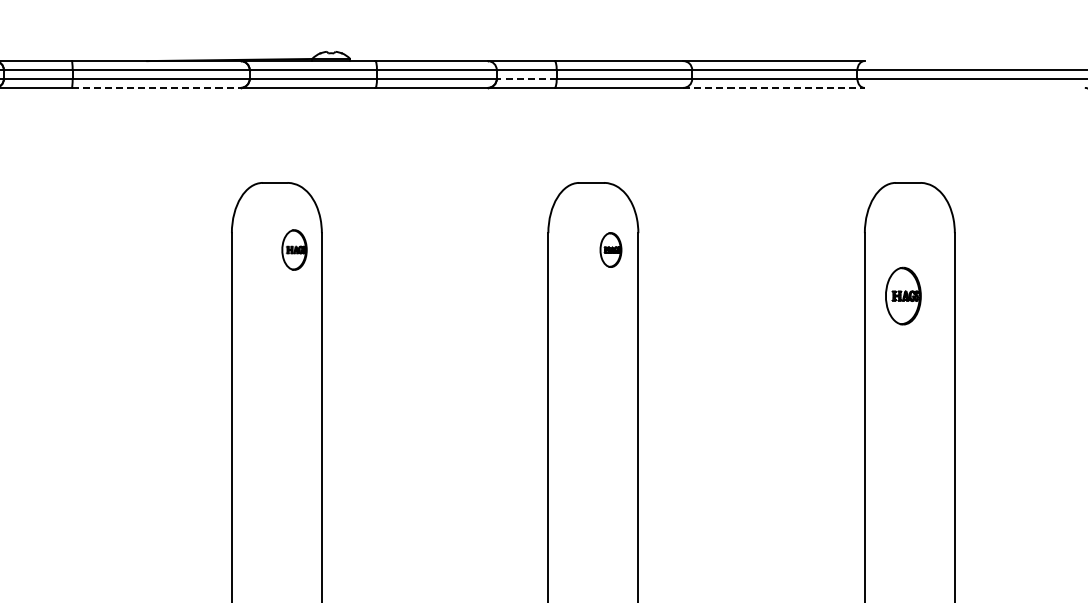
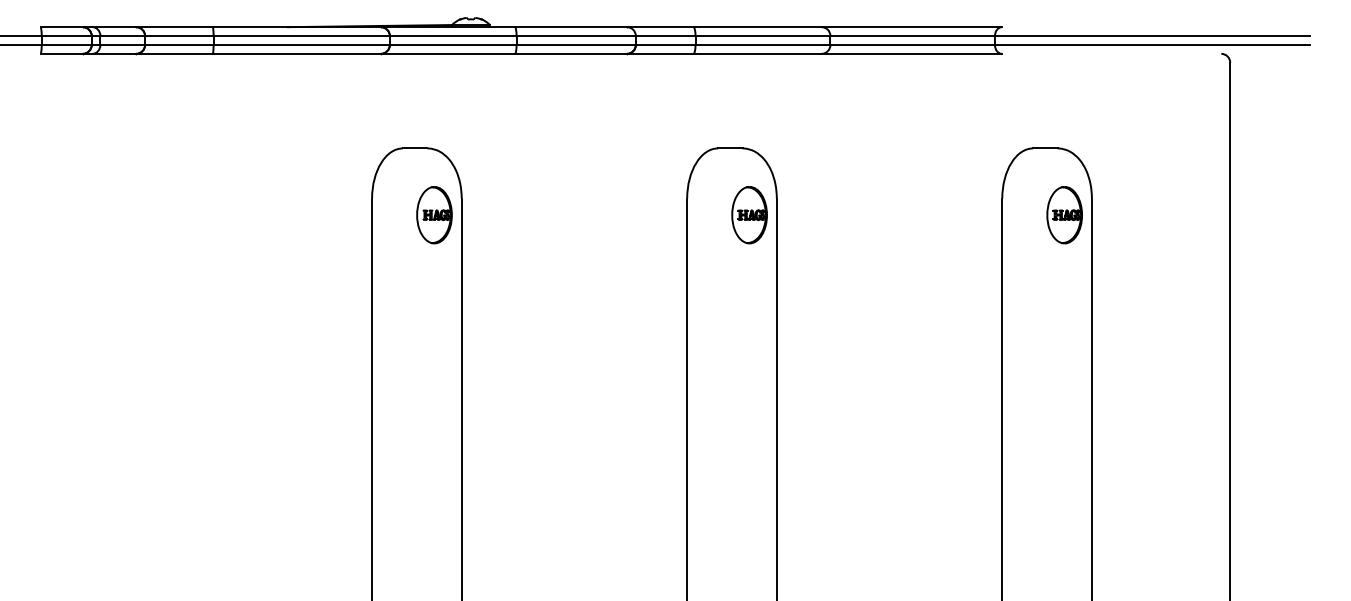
line: (526, 78) -> (665, 44), dashed -> solid
line: (156, 87) -> (297, 53), dashed -> solid
line: (774, 87) -> (912, 53), dashed -> solid
part: (294, 250) -> (434, 215), size x1.43
part: (610, 250) -> (749, 215), size x1.67
part: (903, 296) -> (1064, 215), moved

